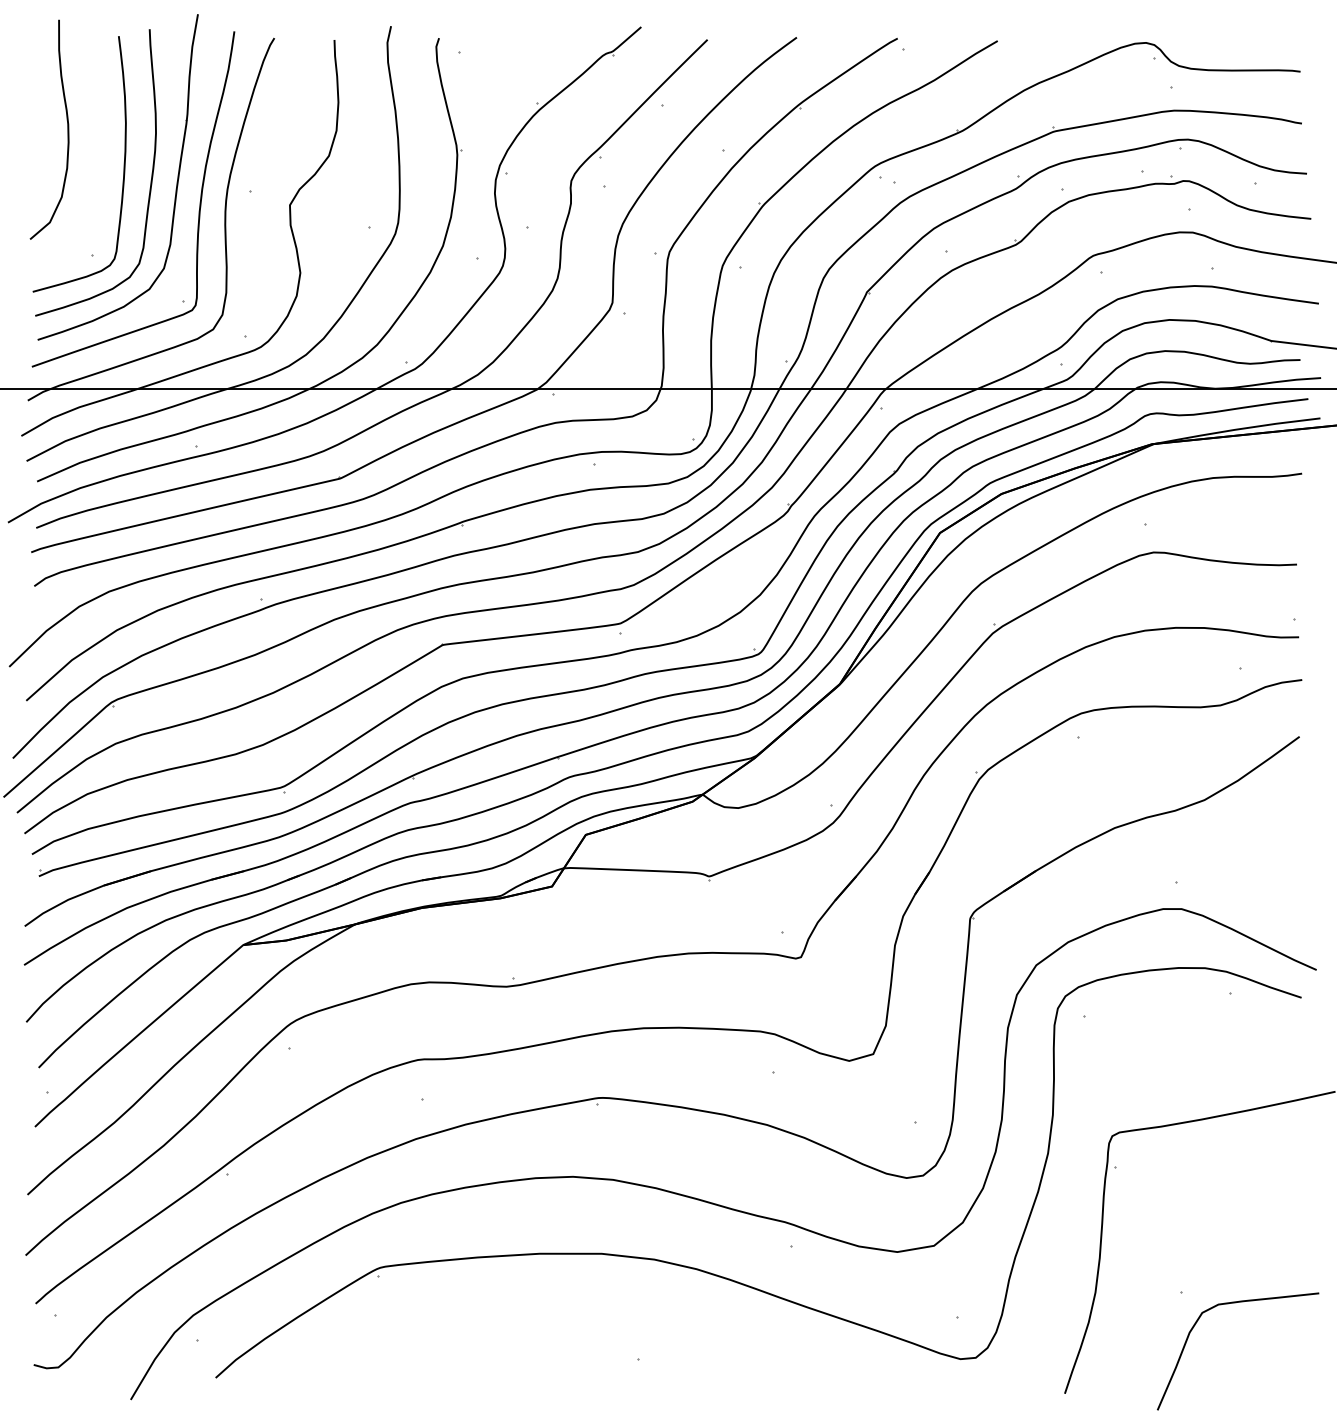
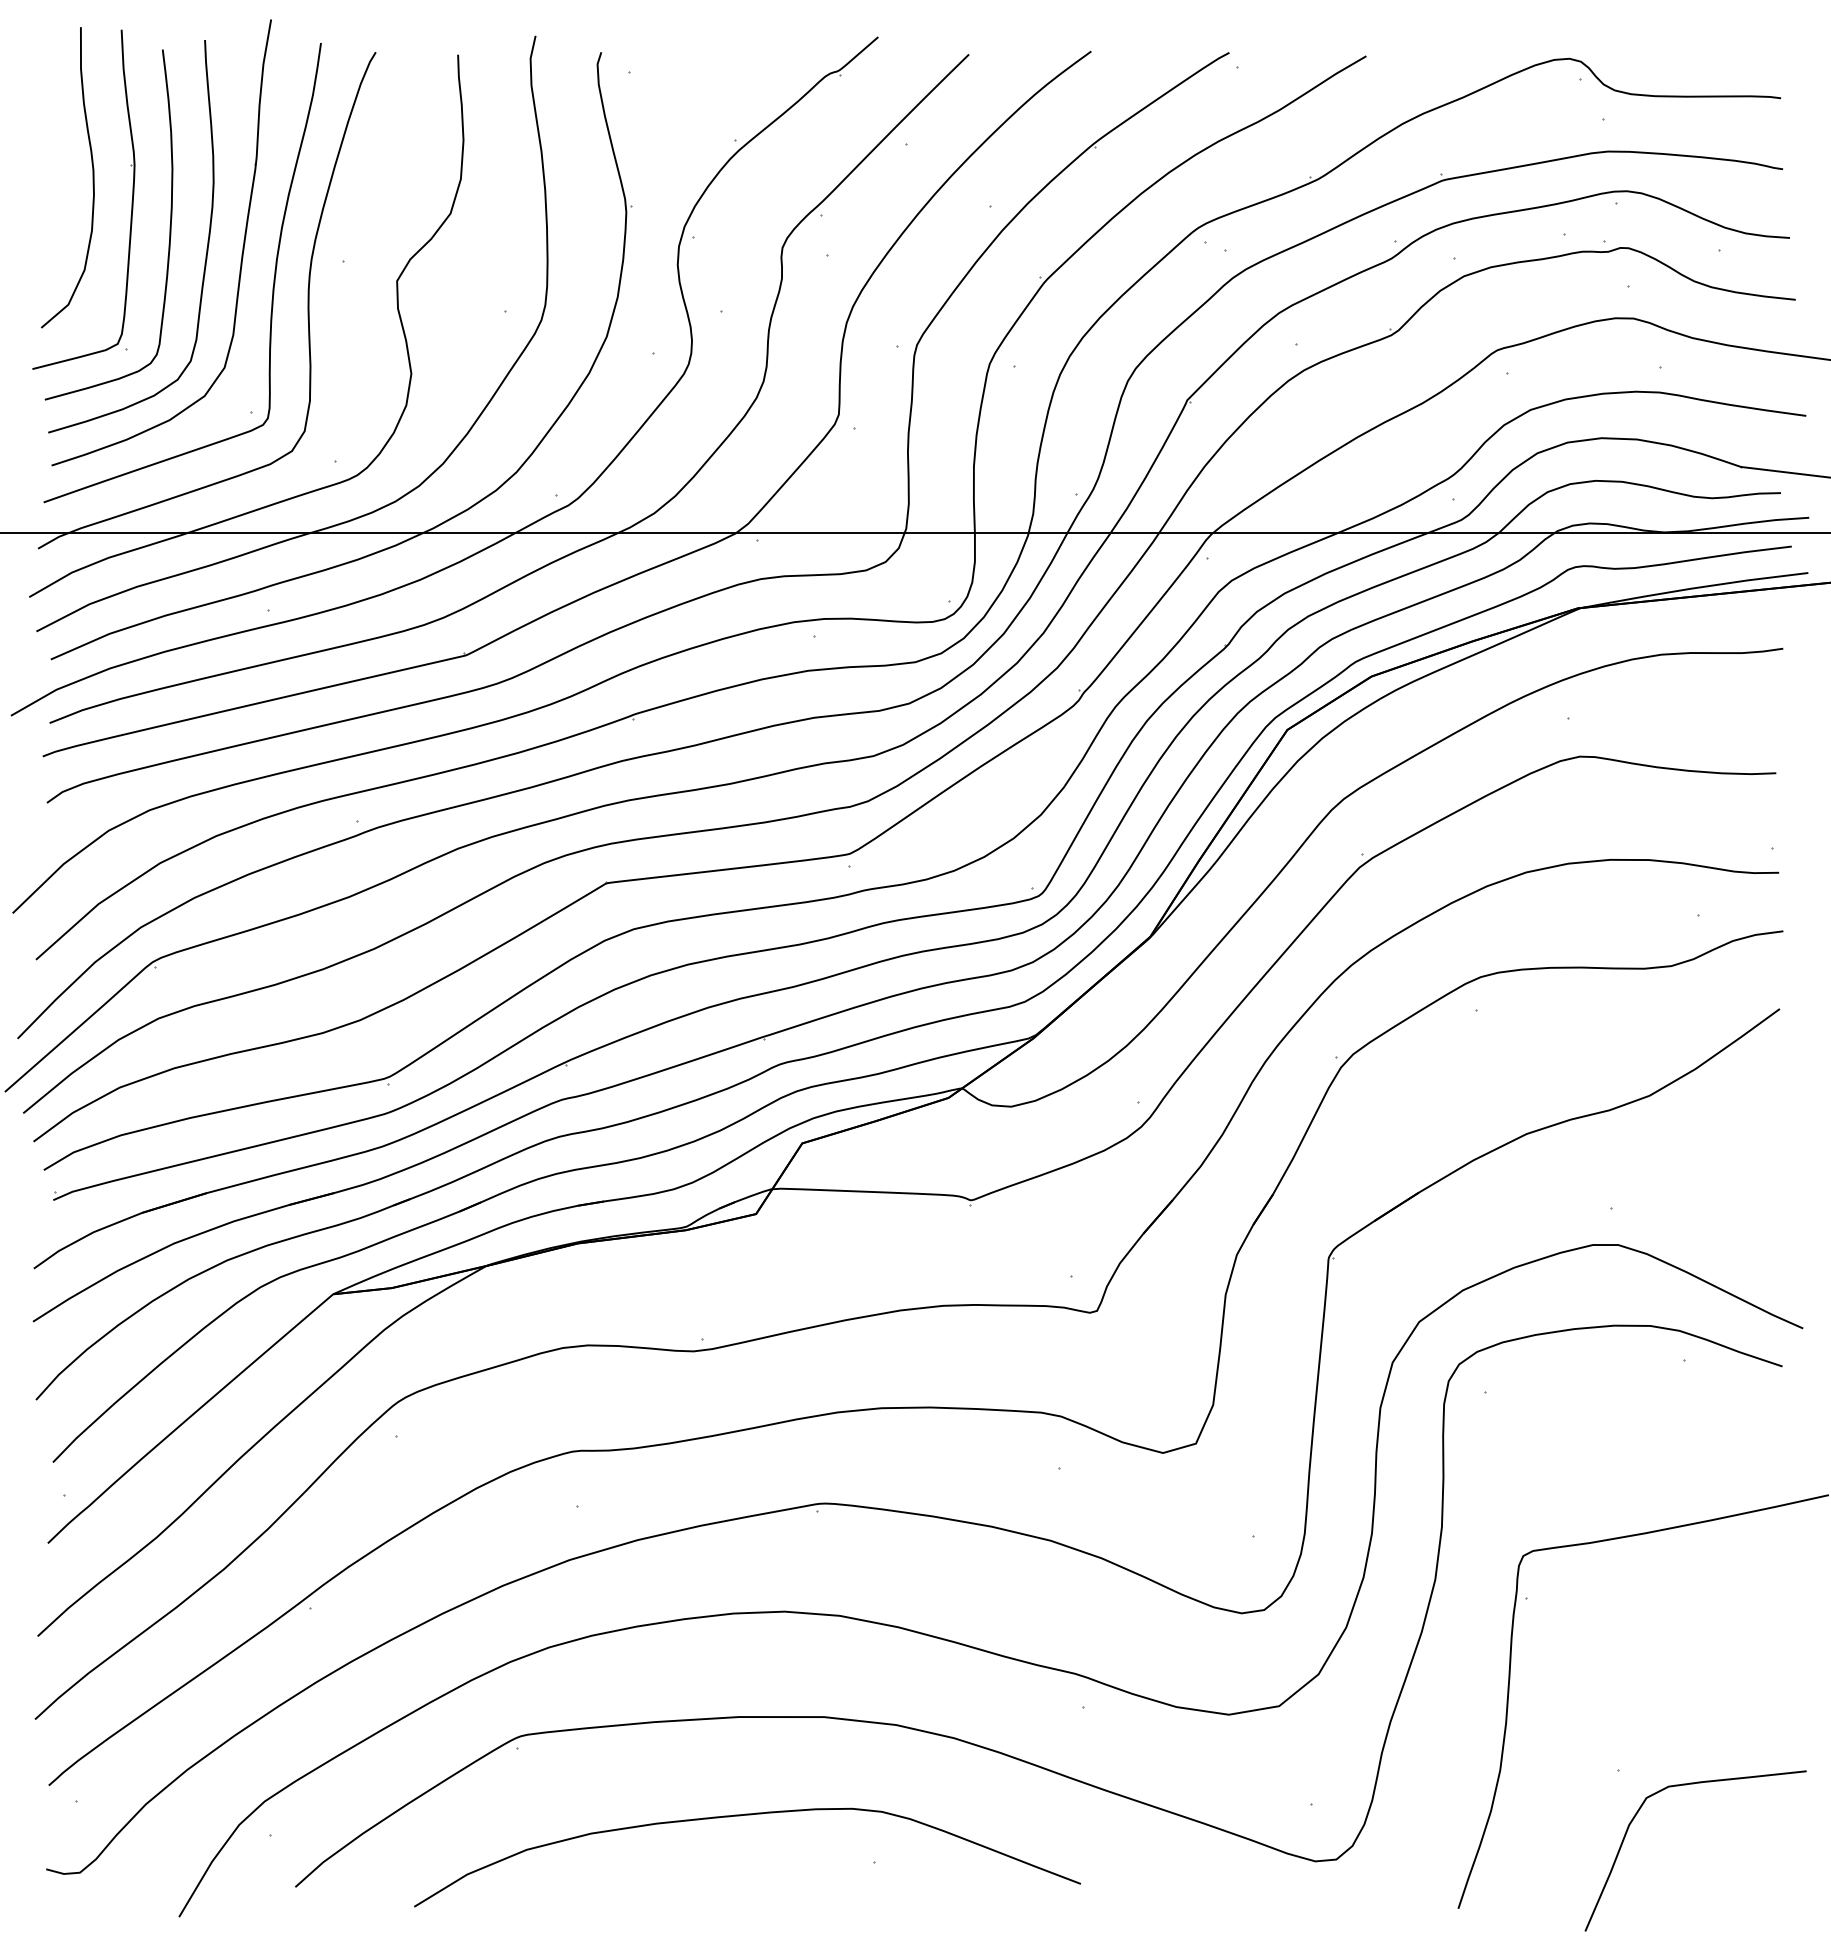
part: (96, 147) -> (131, 201), added
curve: (540, 1326) -> (740, 1816), added

